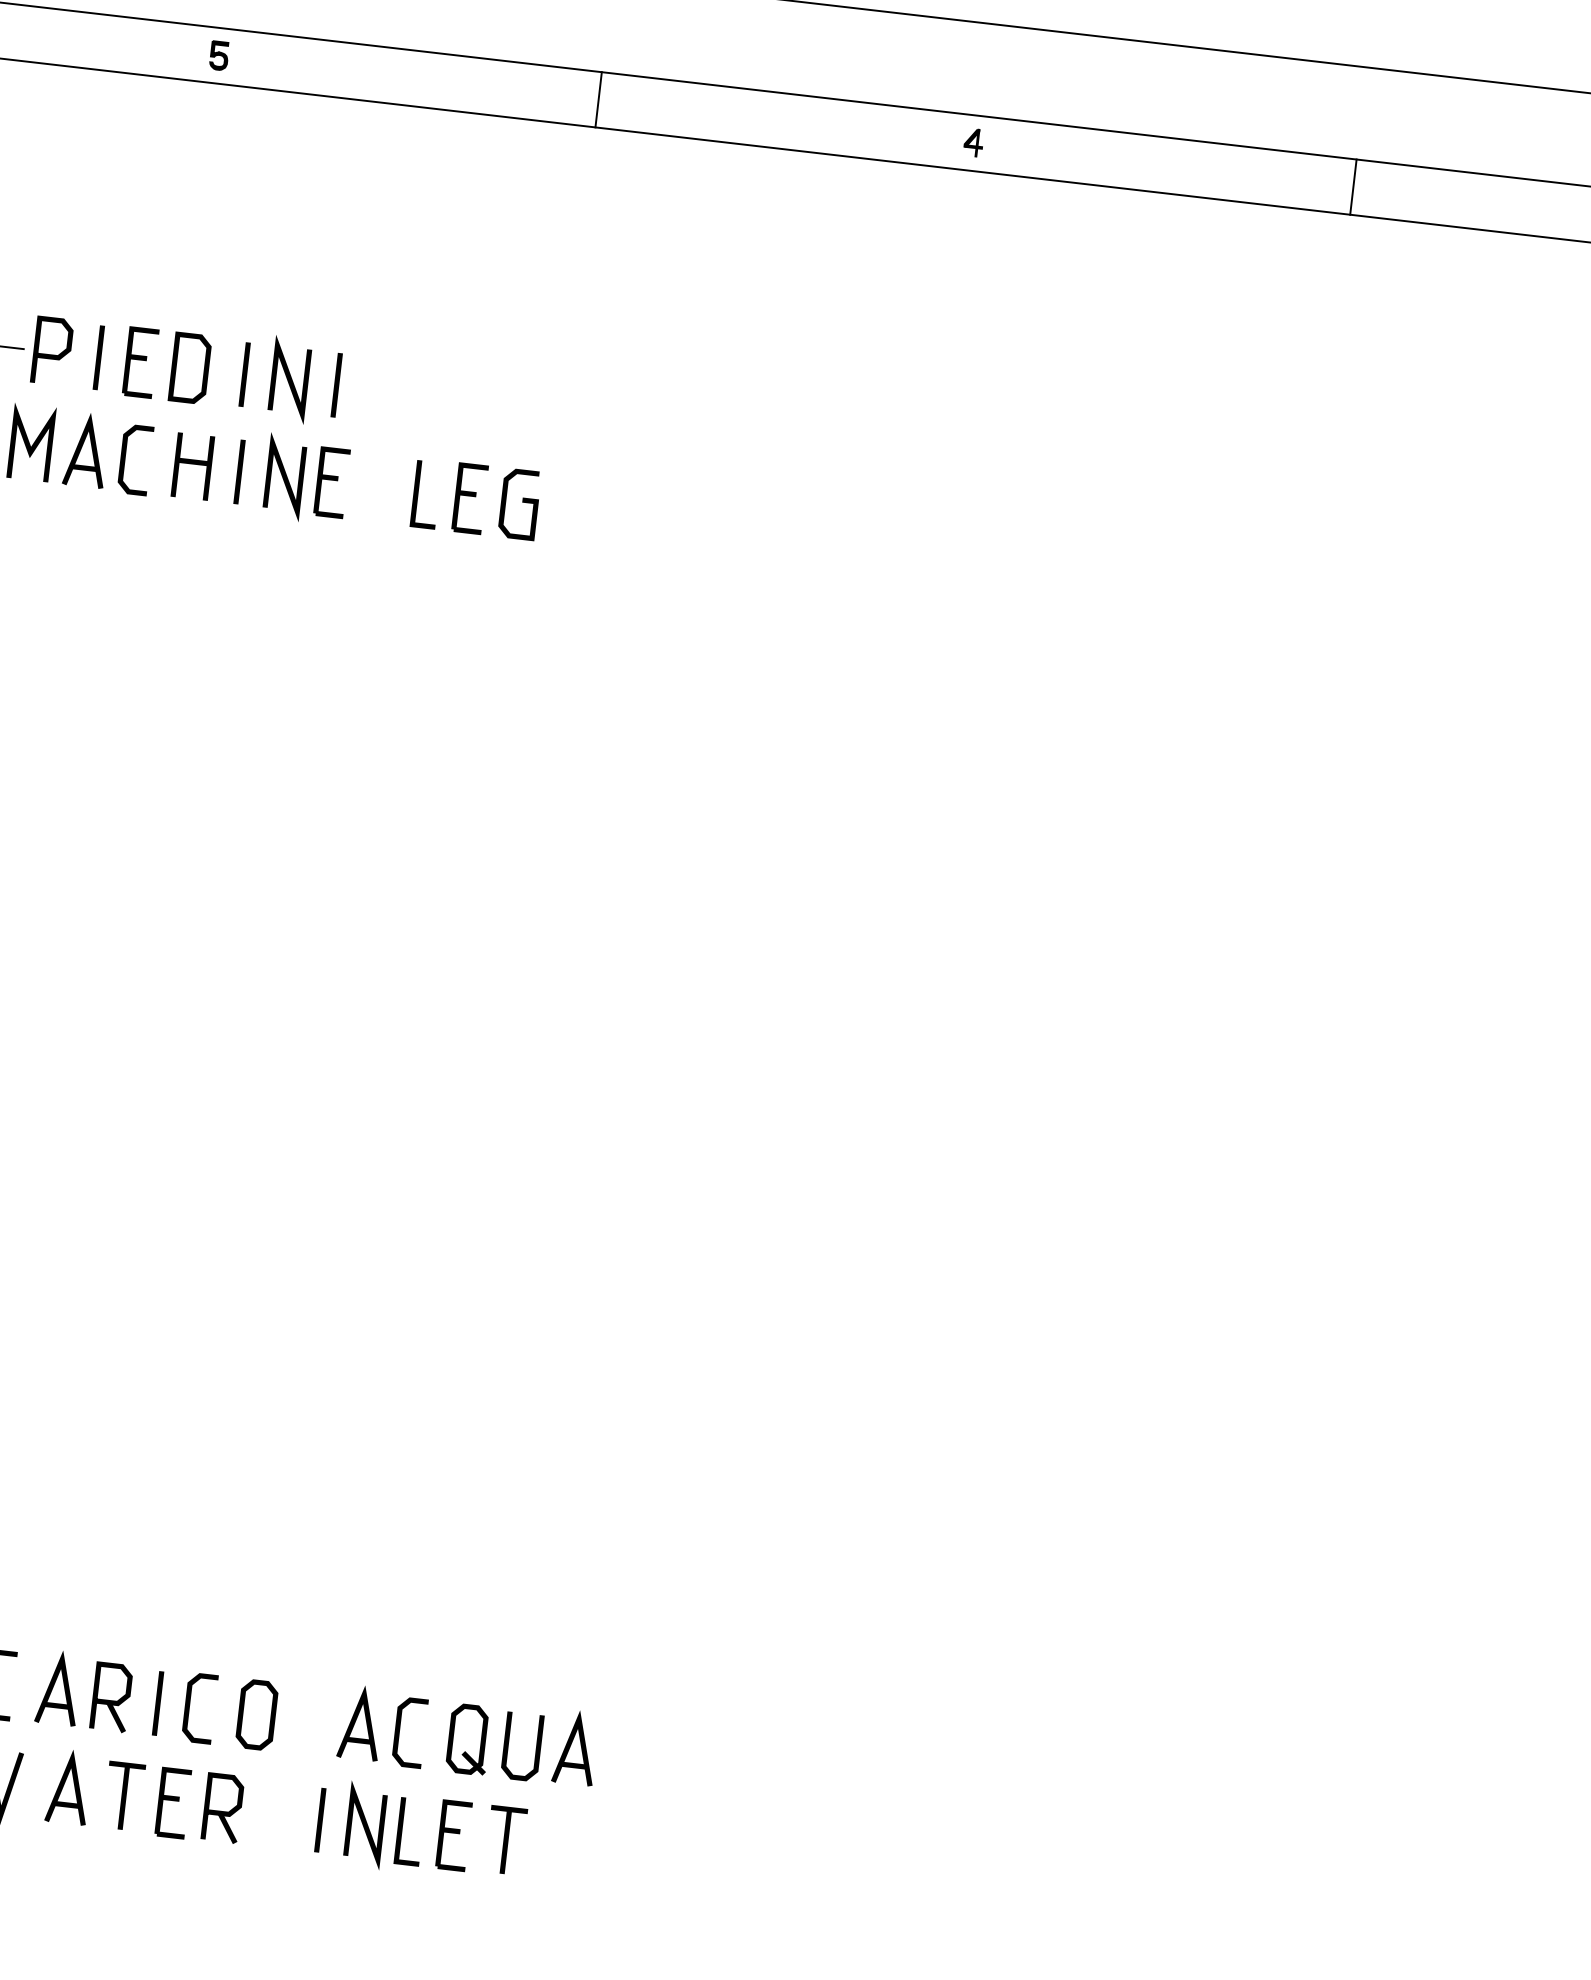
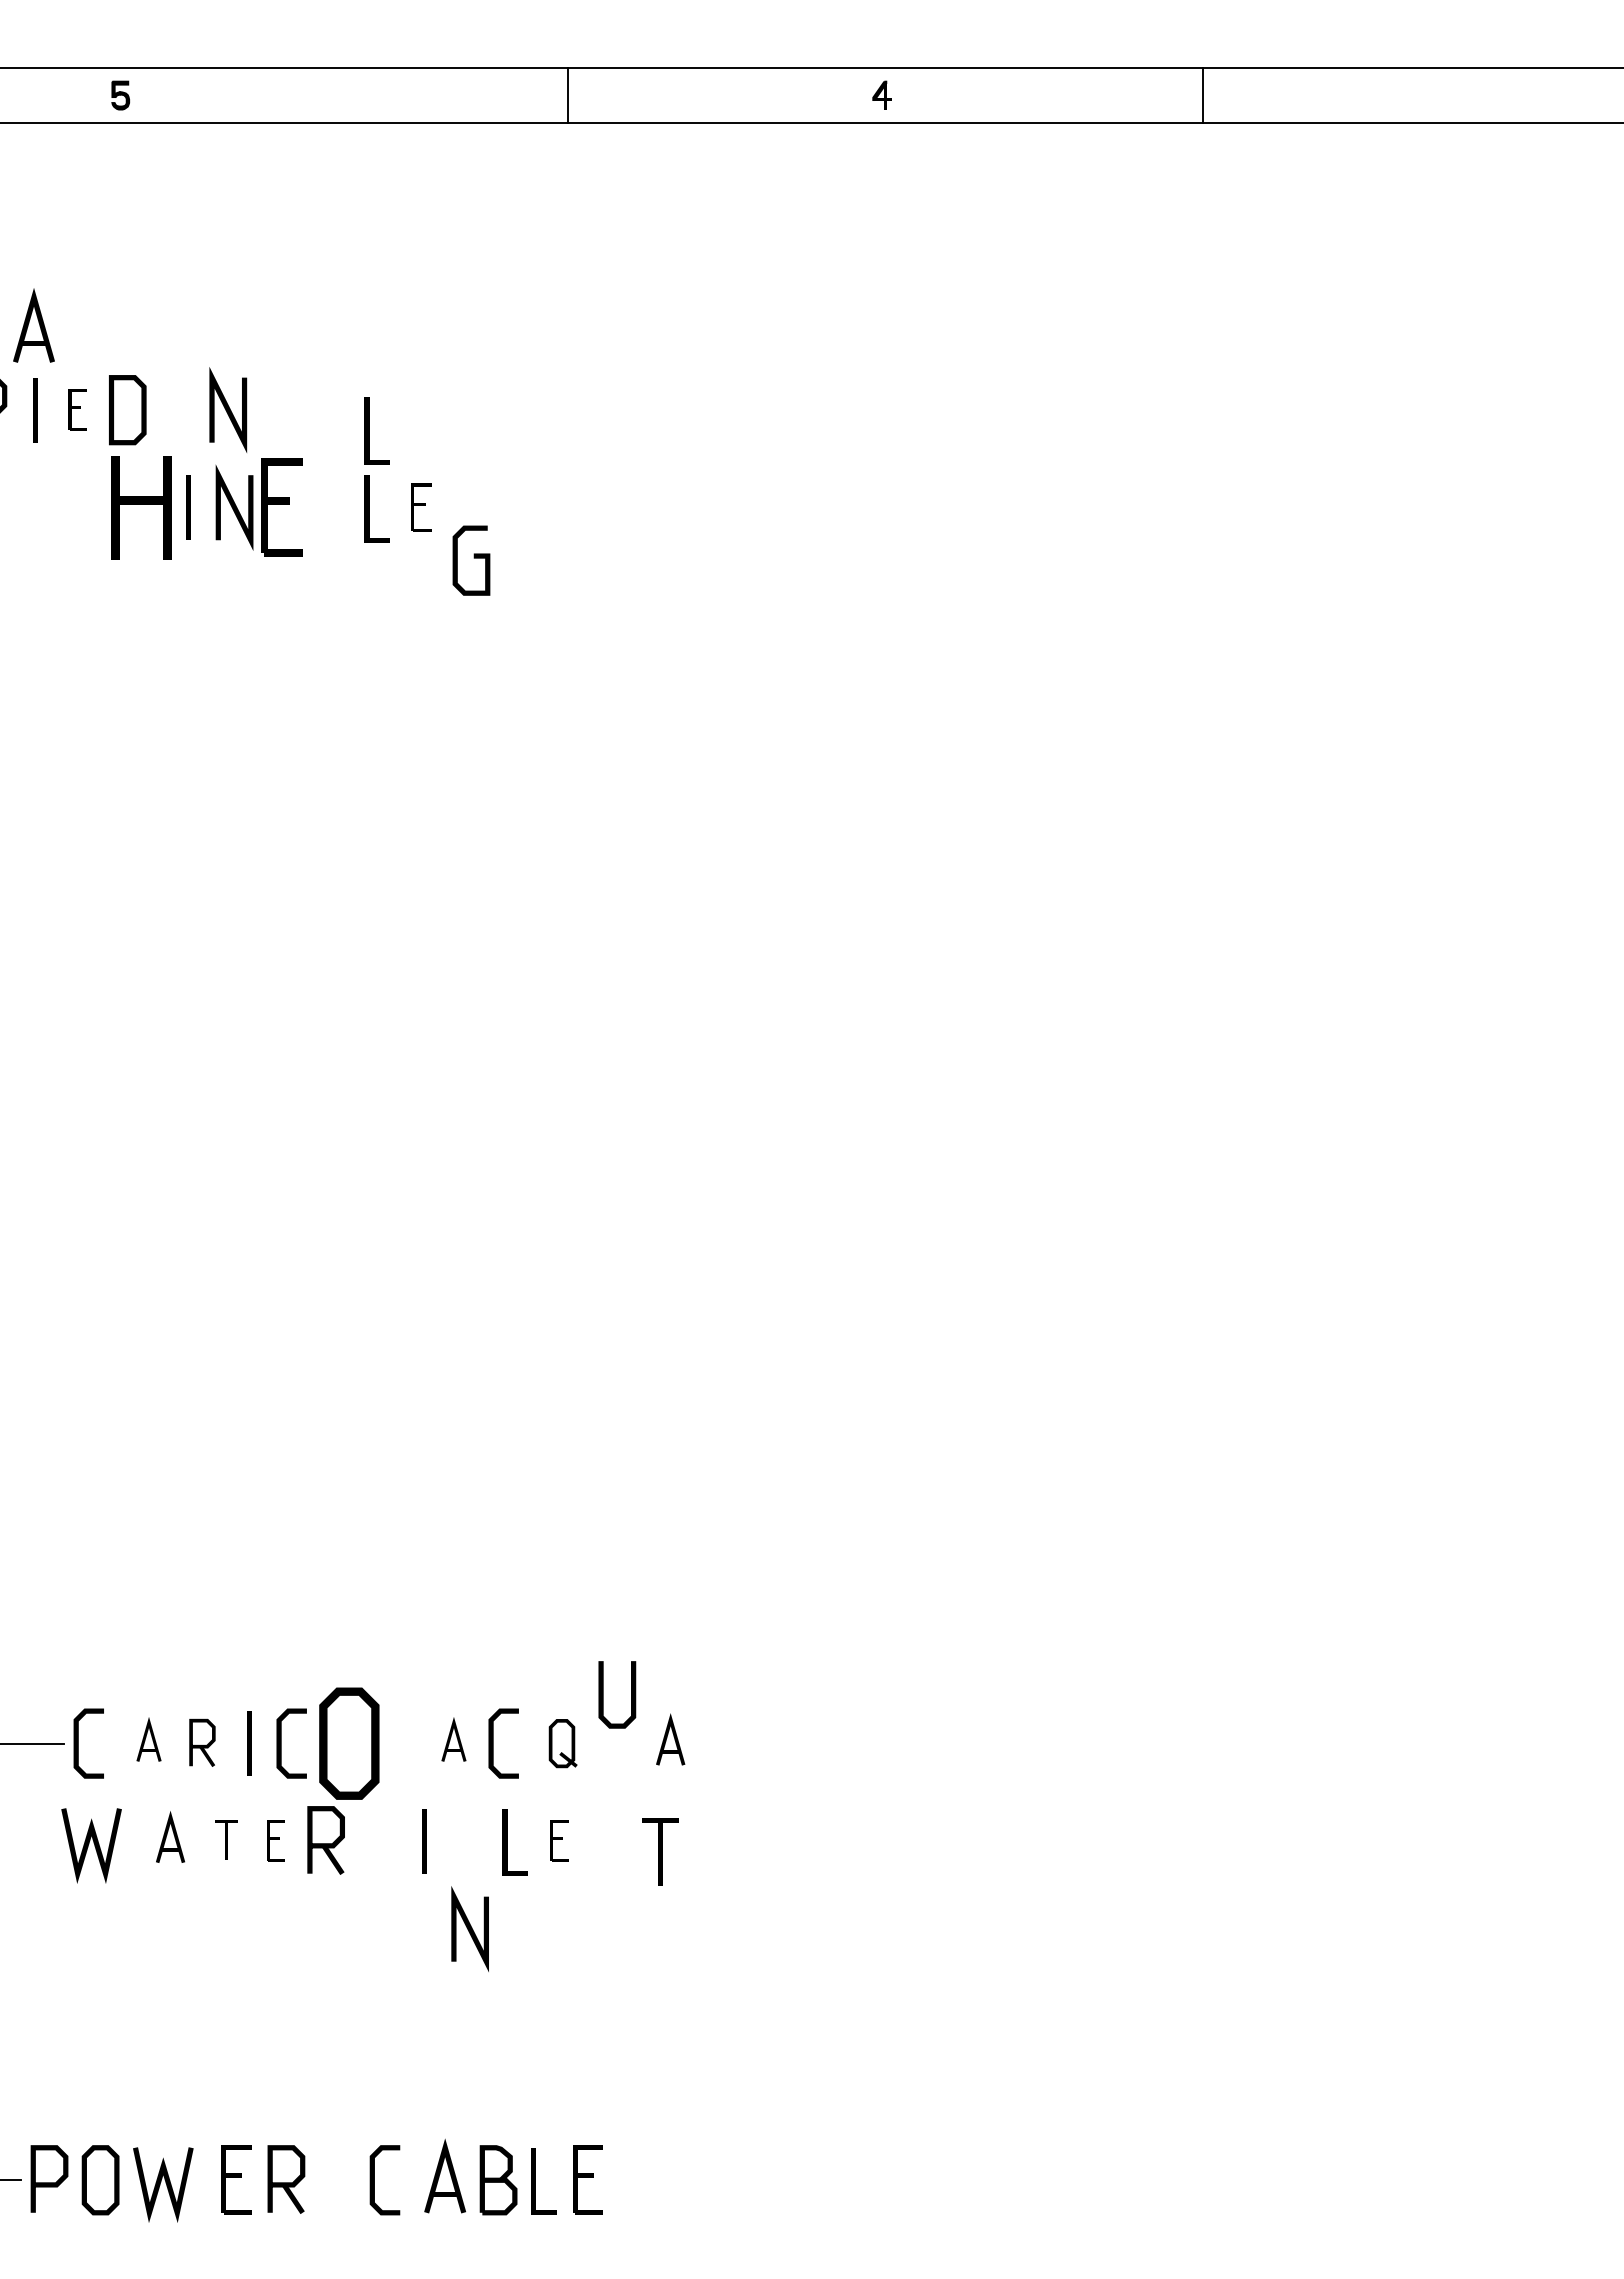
line: (598, 99) -> (567, 95), moved
line: (1353, 187) -> (1203, 95), moved
part: (140, 361) -> (77, 409), size x0.6
line: (244, 374) -> (182, 410), removed
line: (336, 385) -> (275, 410), removed
line: (427, 416) -> (369, 430), added
part: (86, 450) -> (33, 325), moved
curve: (125, 458) -> (73, 507), removed
part: (192, 466) -> (141, 507), size x1.6
part: (331, 482) -> (281, 507), size x1.4
part: (470, 498) -> (421, 507), size x0.7
curve: (521, 502) -> (473, 558), moved
part: (58, 1687) -> (148, 1739), size x0.6
part: (111, 1697) -> (202, 1742), size x0.7
part: (257, 1714) -> (349, 1743), size x1.6
part: (360, 1722) -> (453, 1739), size x0.6
part: (468, 1739) -> (562, 1743), size x0.7
curve: (508, 1744) -> (603, 1694), moved
part: (575, 1747) -> (670, 1739), size x0.7
part: (69, 1786) -> (170, 1836), size x0.7
part: (124, 1795) -> (226, 1839), size x0.6
part: (172, 1802) -> (275, 1840), size x0.6
line: (364, 1824) -> (469, 1928), moved
part: (454, 1835) -> (559, 1840), size x0.6
part: (505, 1840) -> (660, 1851), moved

